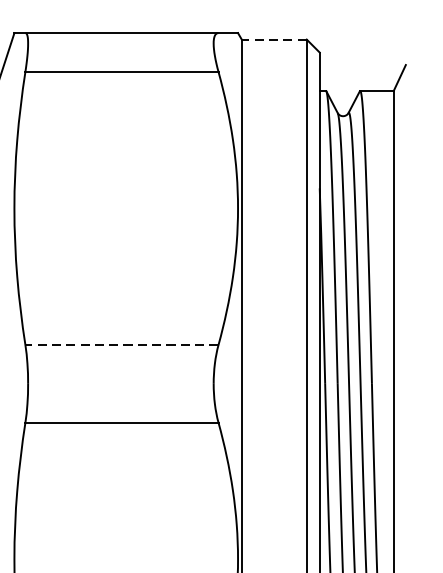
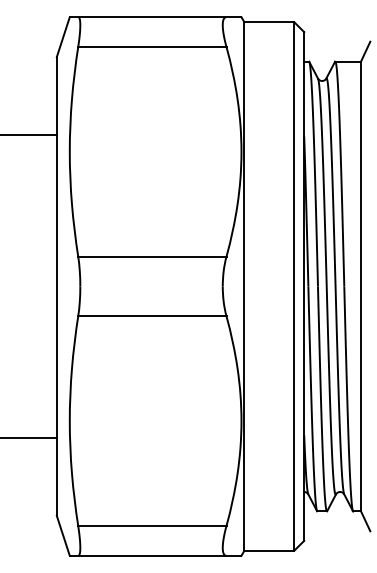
line: (274, 40) -> (269, 22), dashed -> solid
line: (120, 344) -> (151, 256), dashed -> solid

